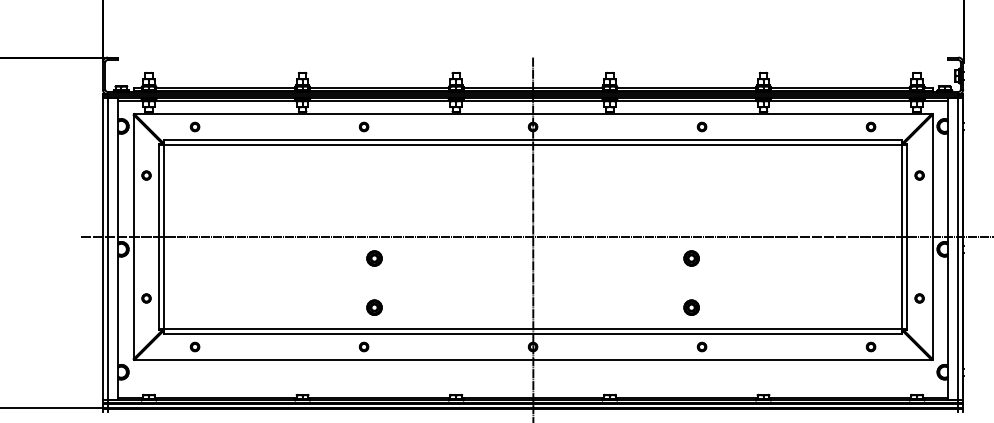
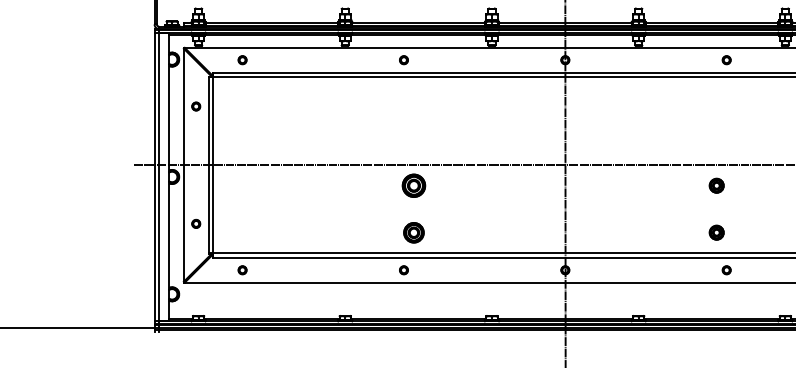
part: (374, 258) -> (413, 185), size x1.6
part: (374, 307) -> (413, 232), size x1.4

